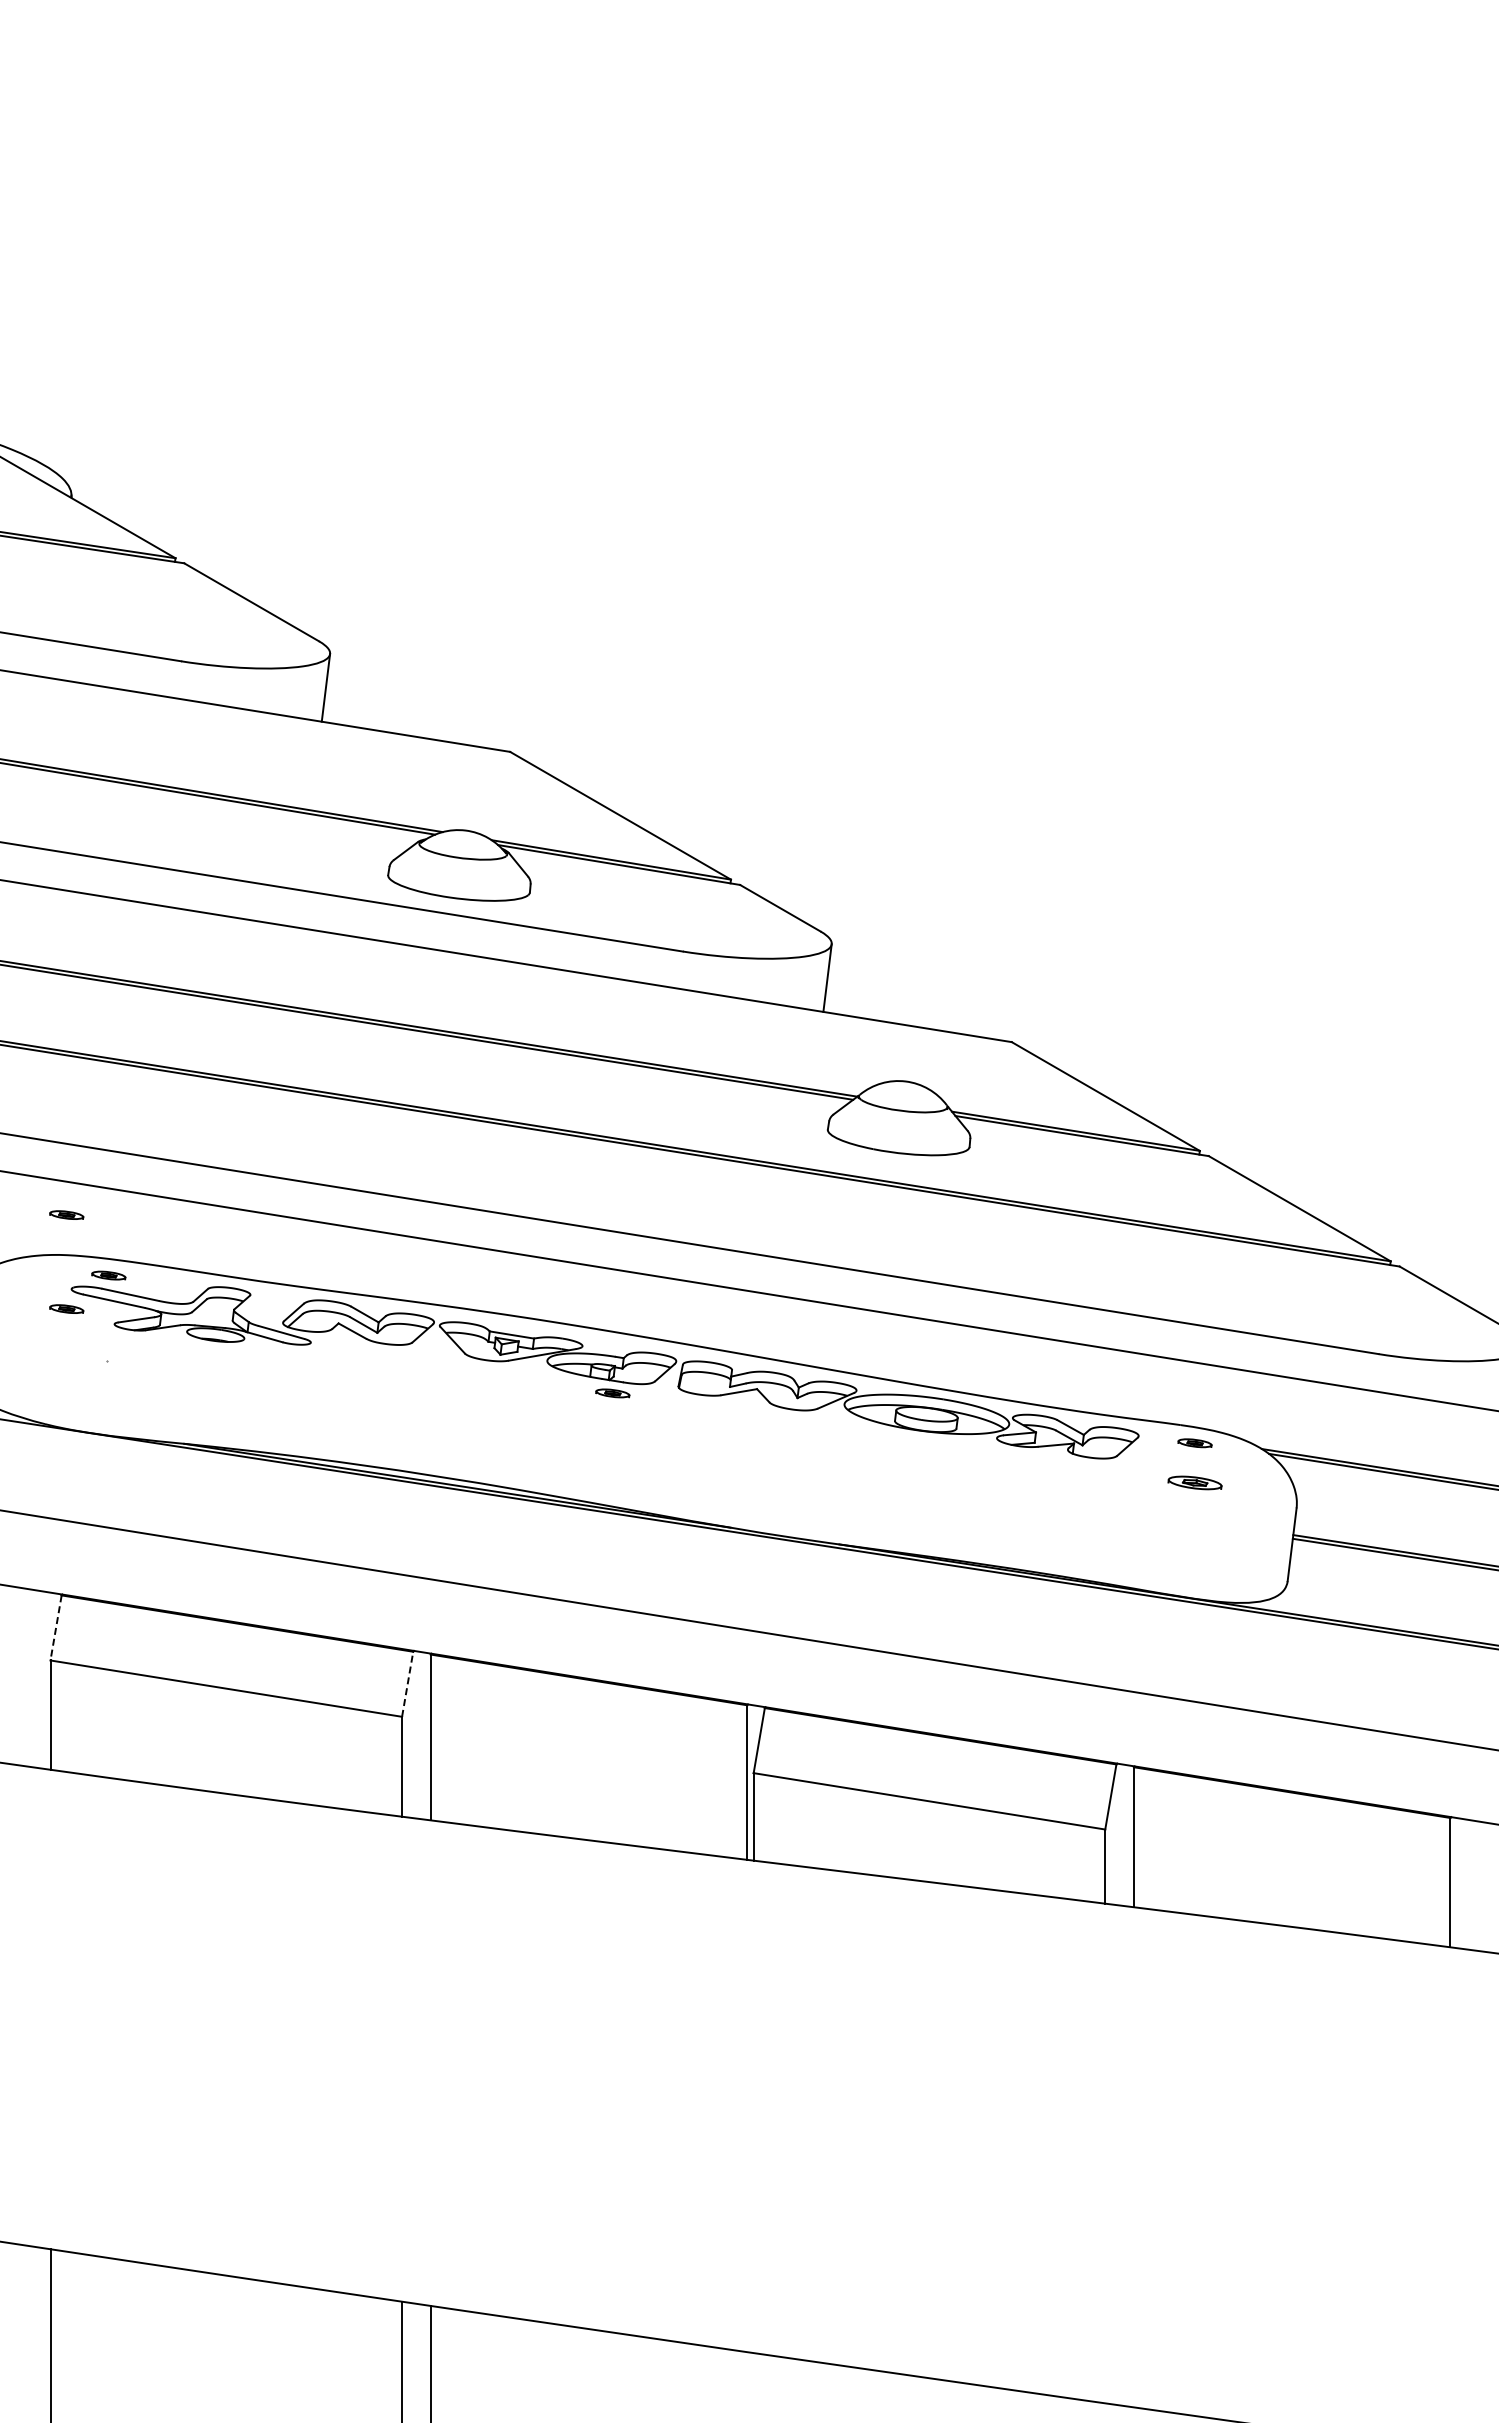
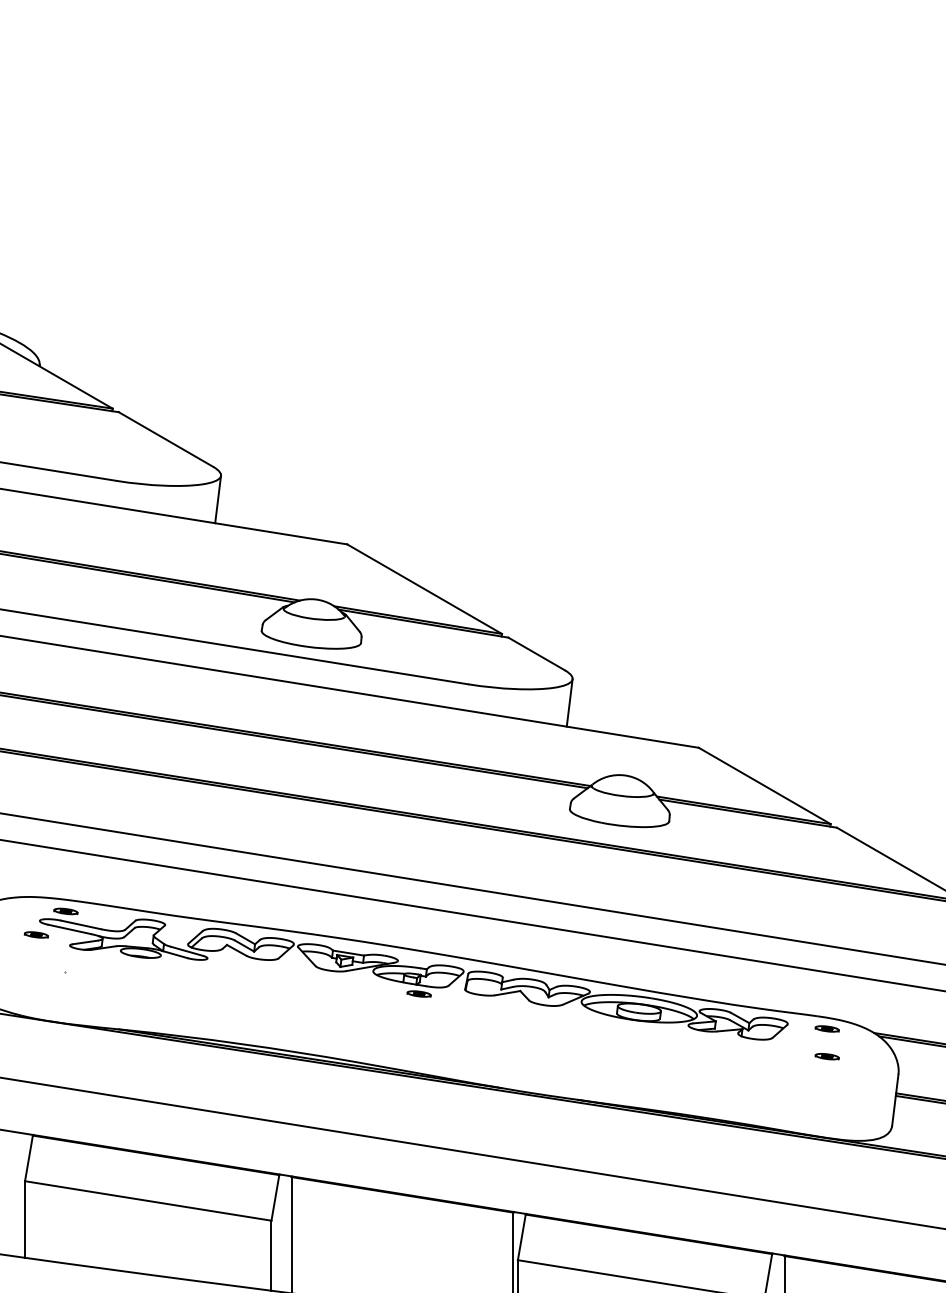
part: (66, 1214) -> (36, 868), removed
part: (1194, 1482) -> (826, 1056), size x0.62
line: (56, 1628) -> (29, 1158), dashed -> solid
line: (407, 1683) -> (275, 1197), dashed -> solid

